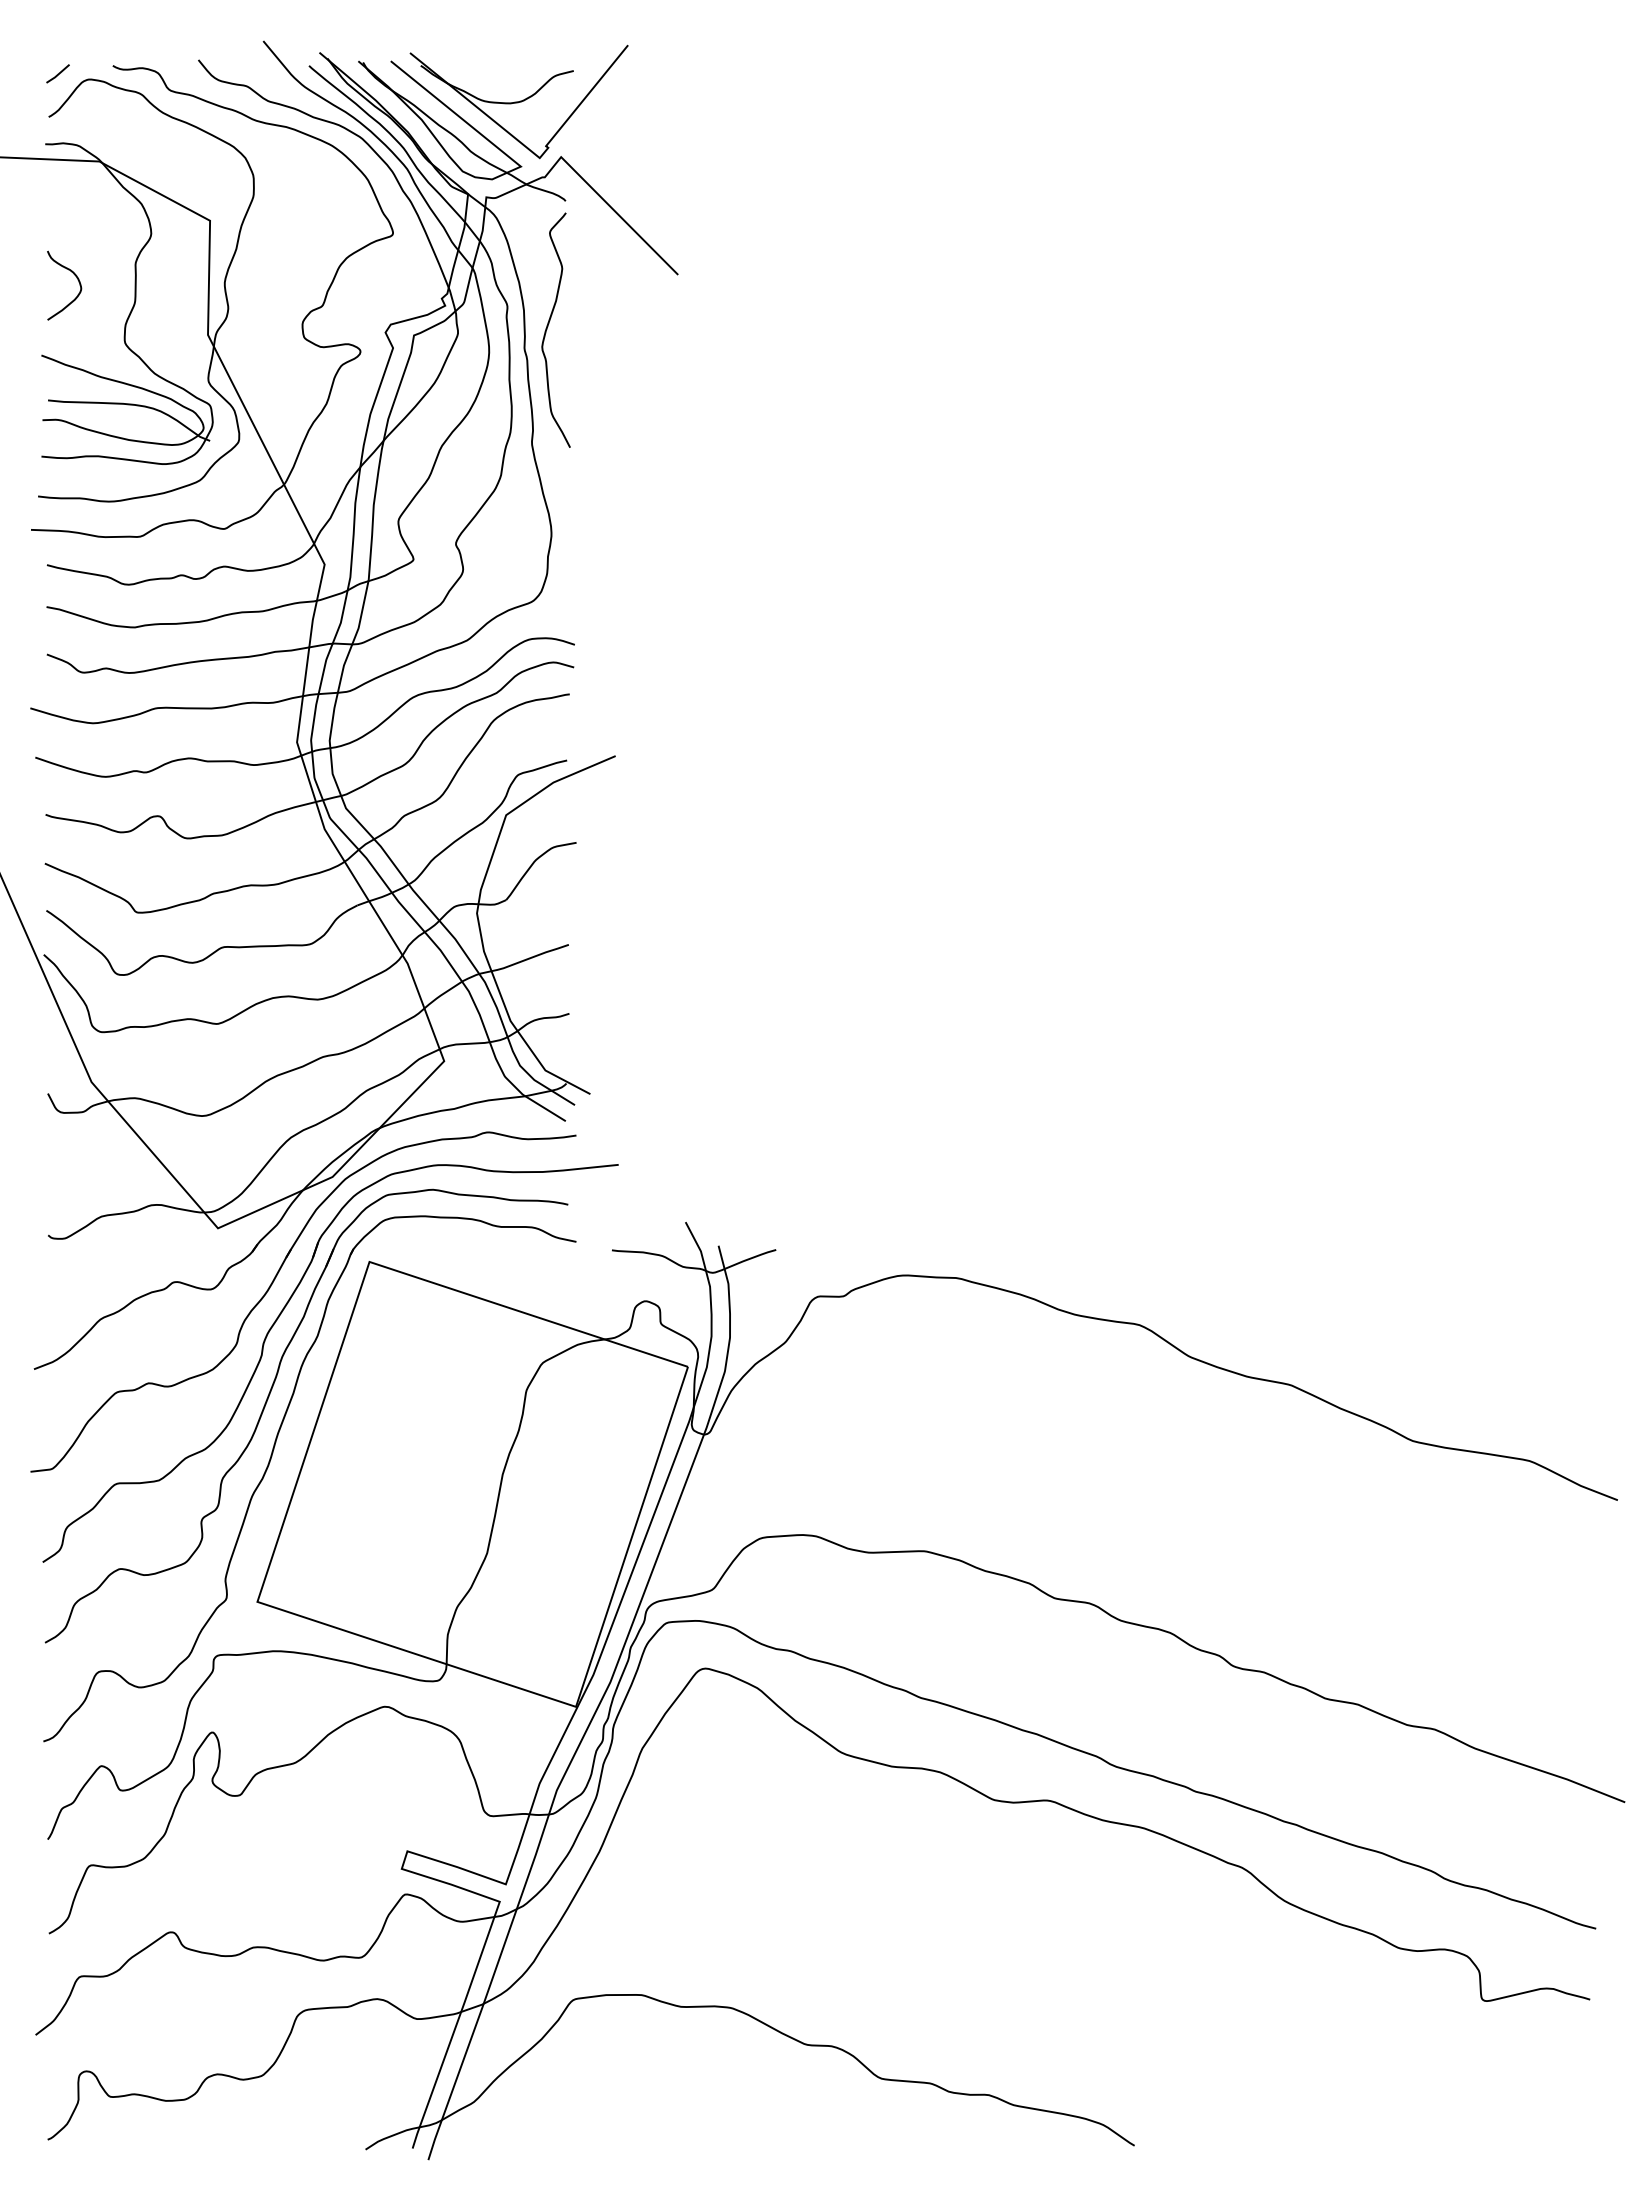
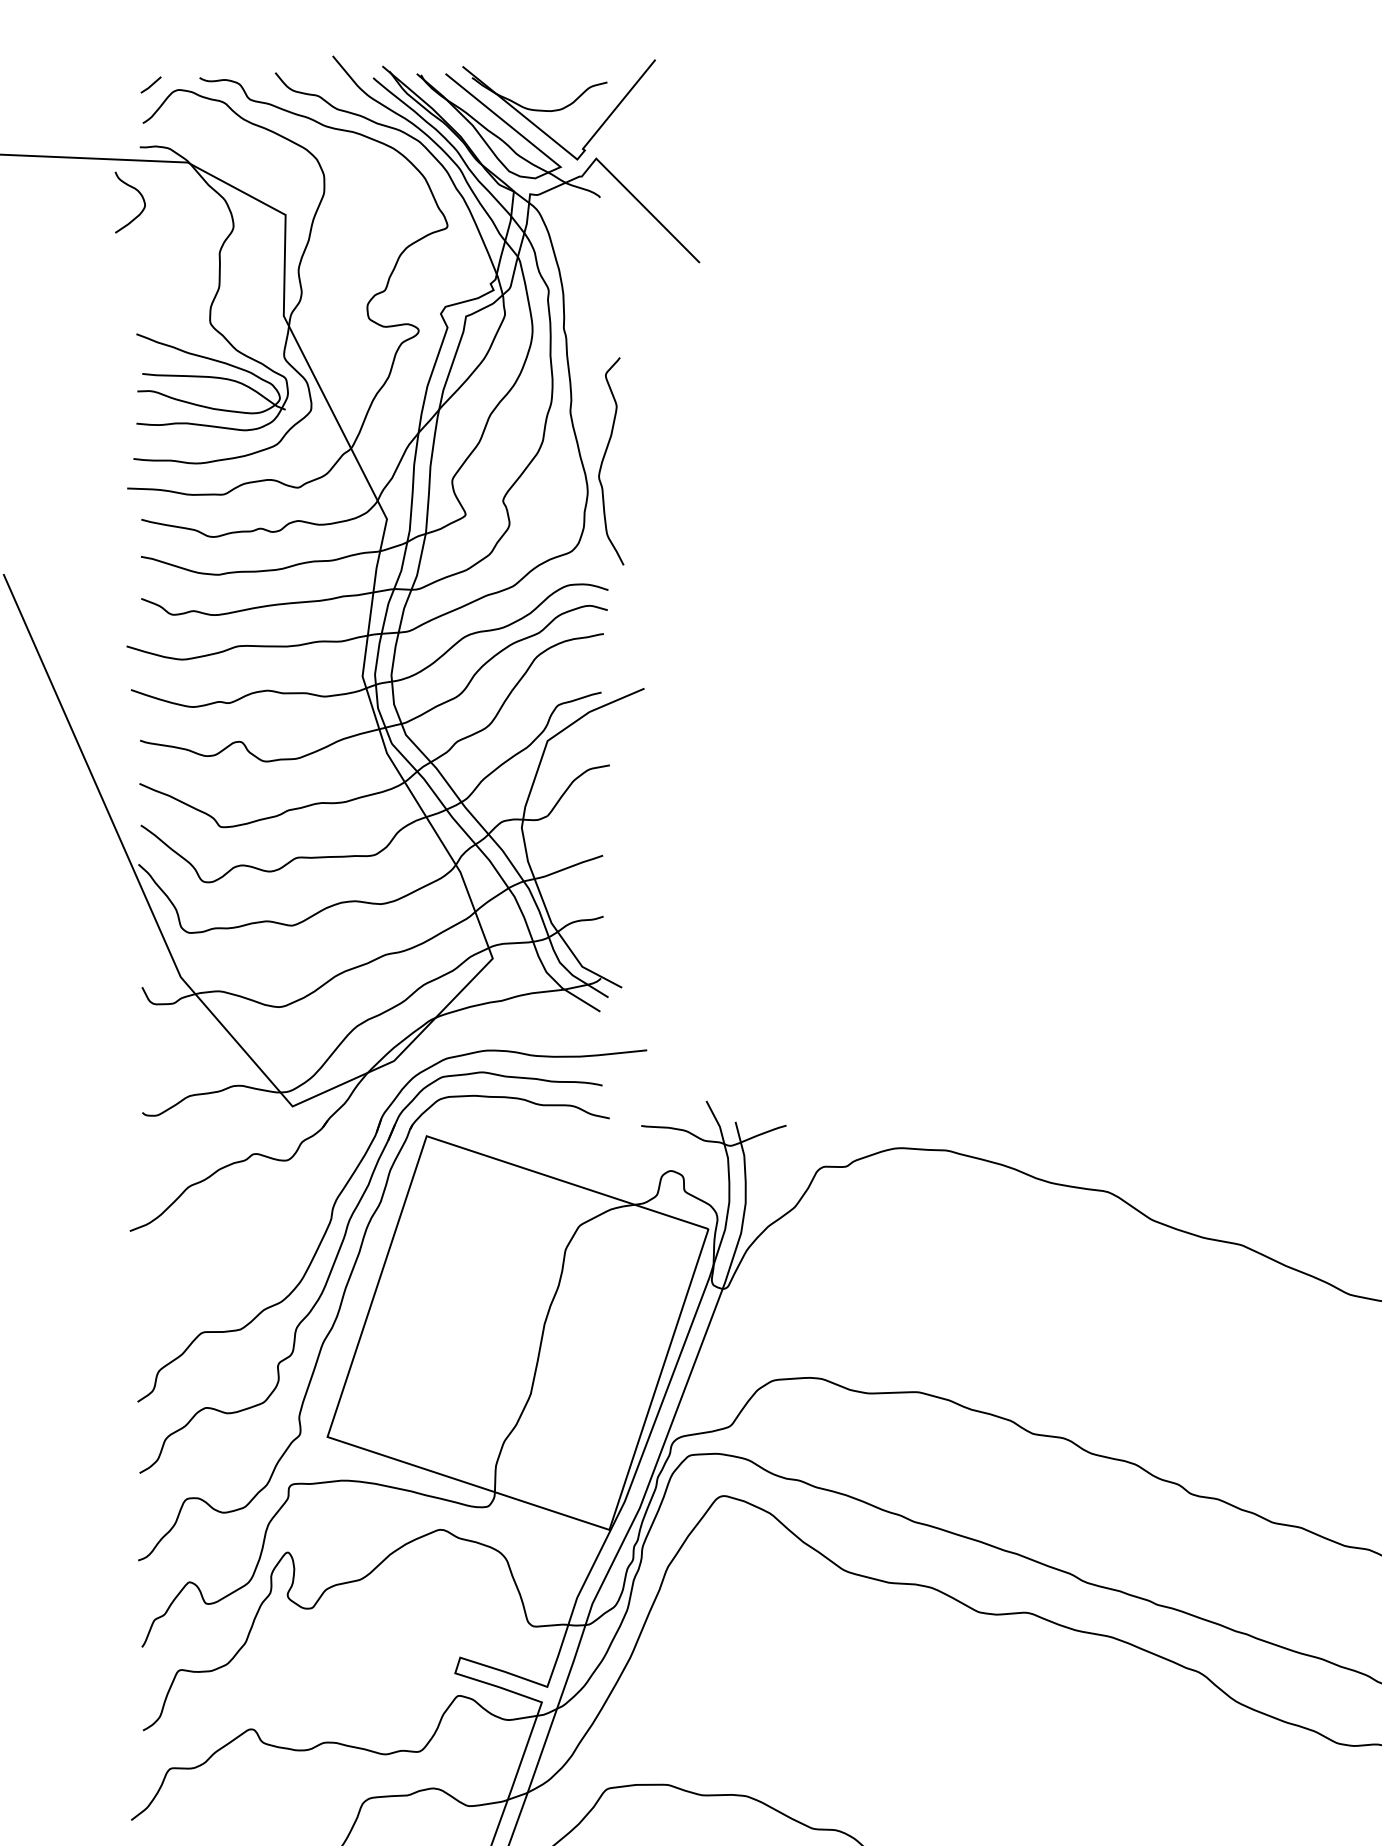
curve: (76, 278) -> (140, 196), moved
curve: (548, 326) -> (604, 458), moved
part: (273, 1283) -> (341, 1155), removed

